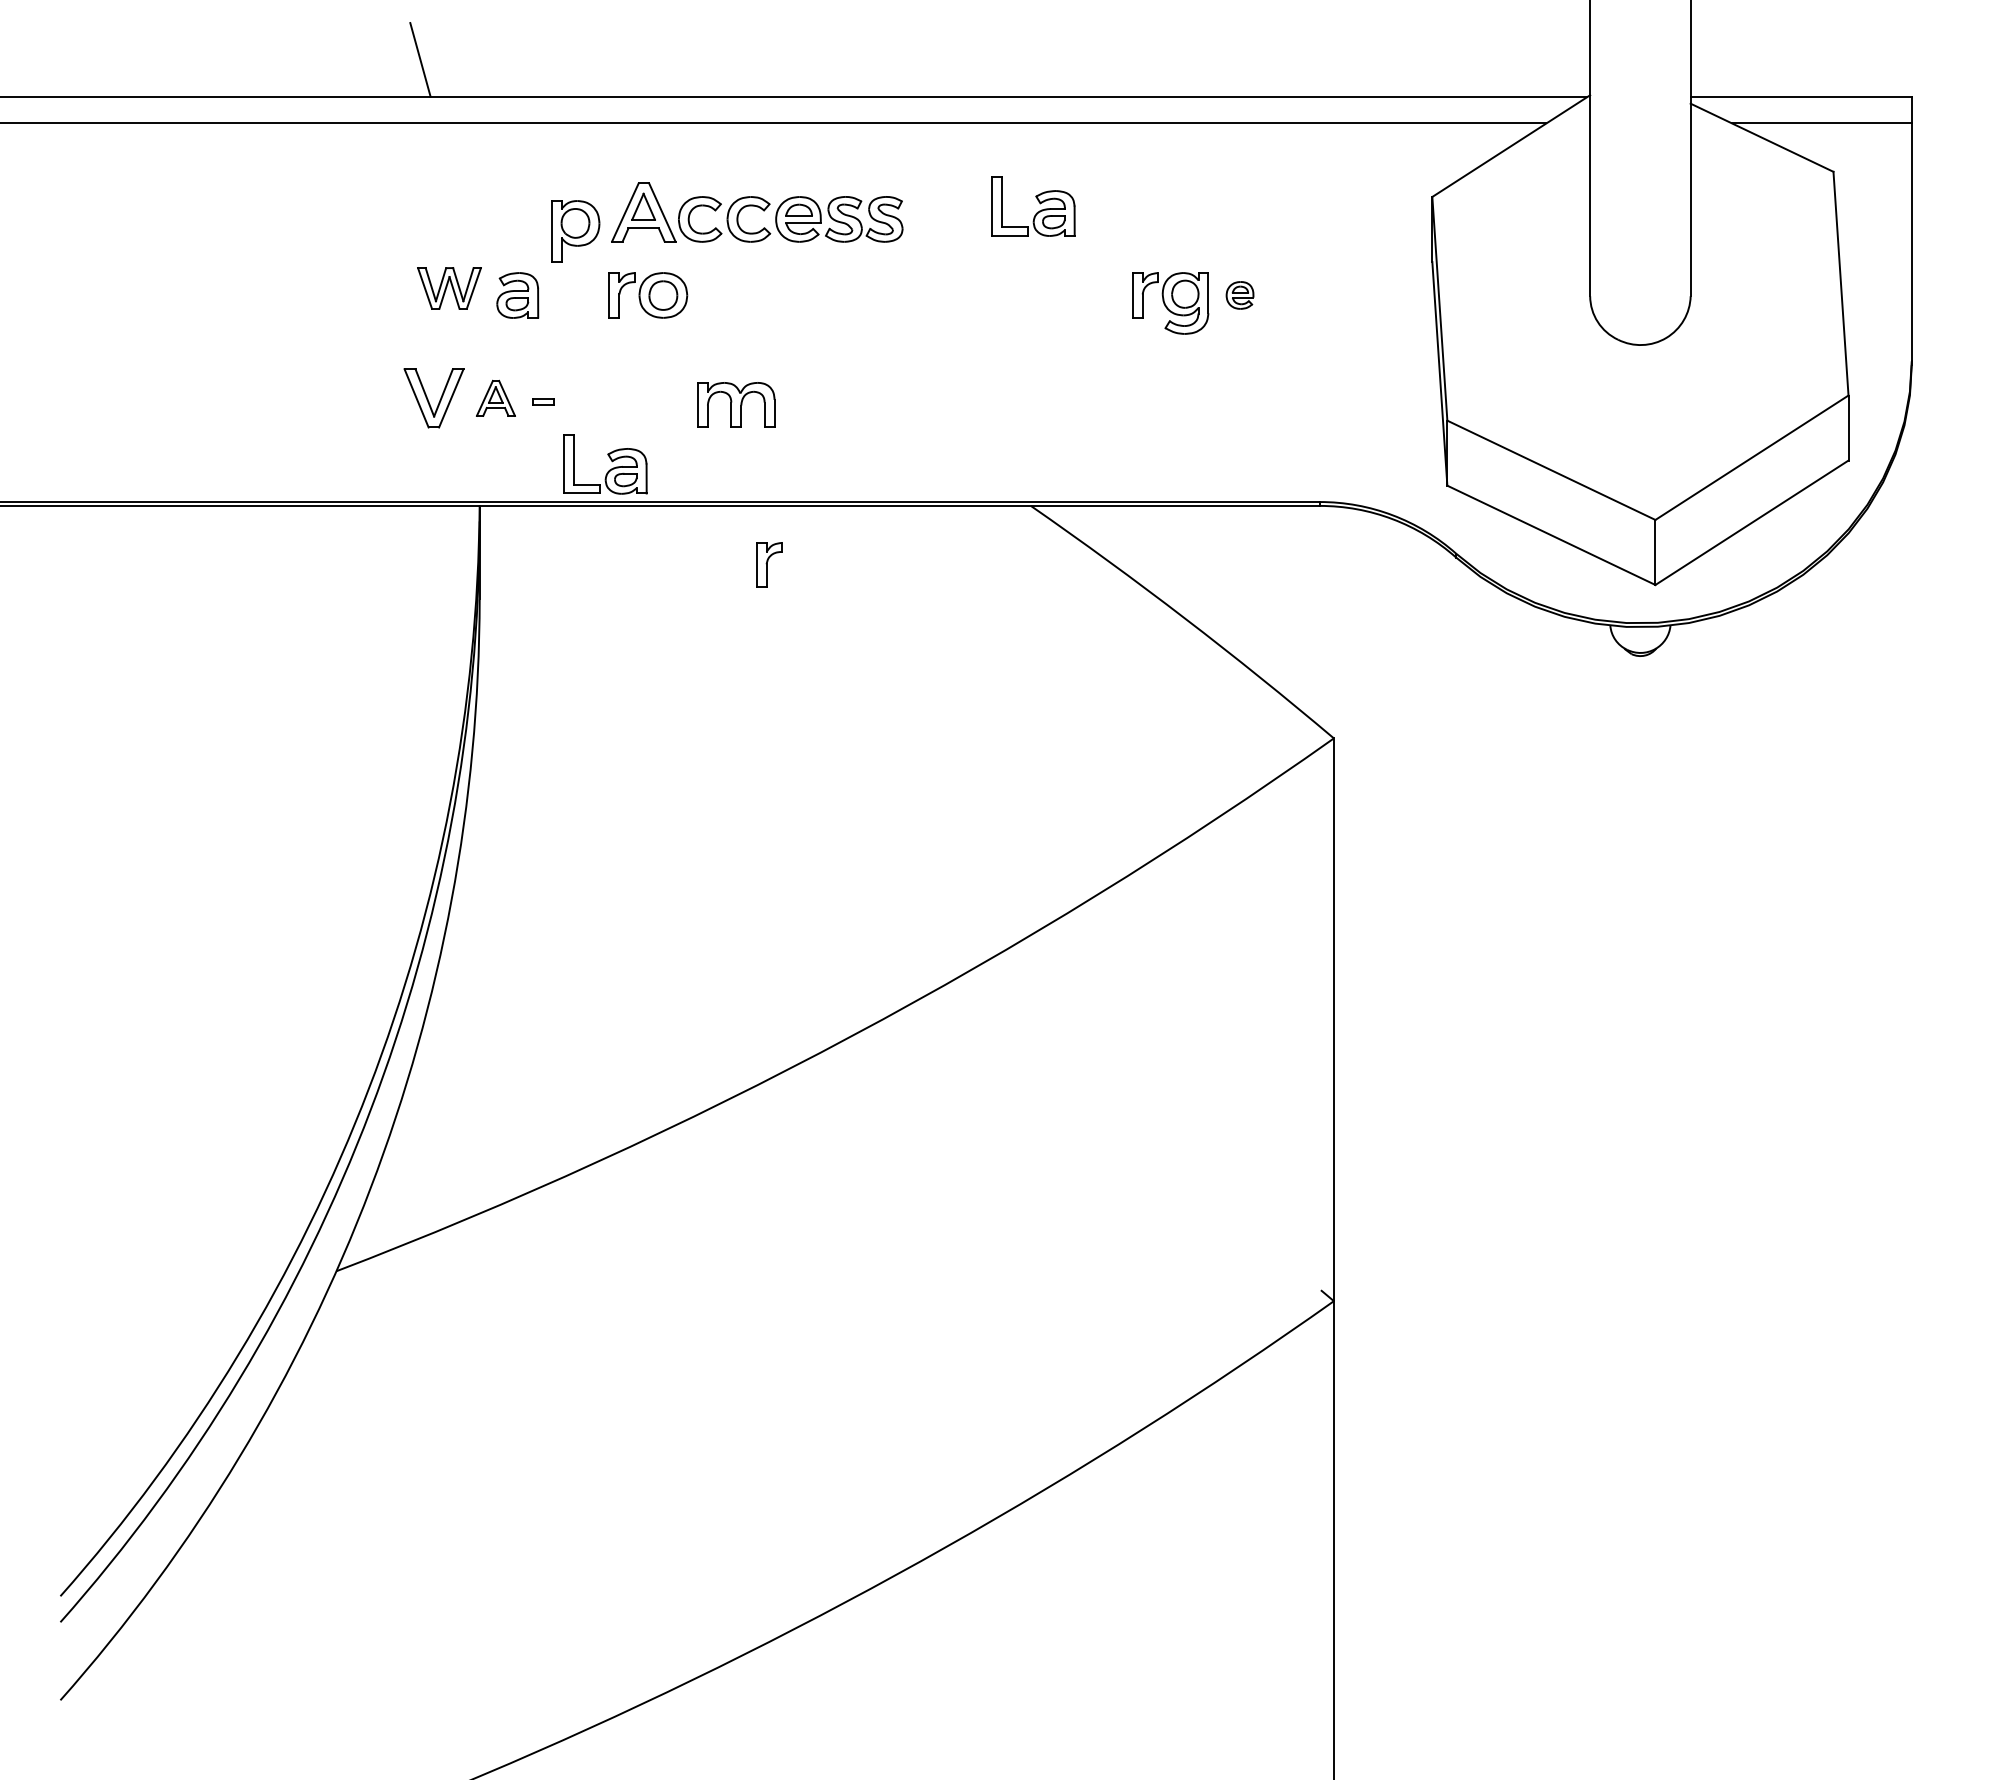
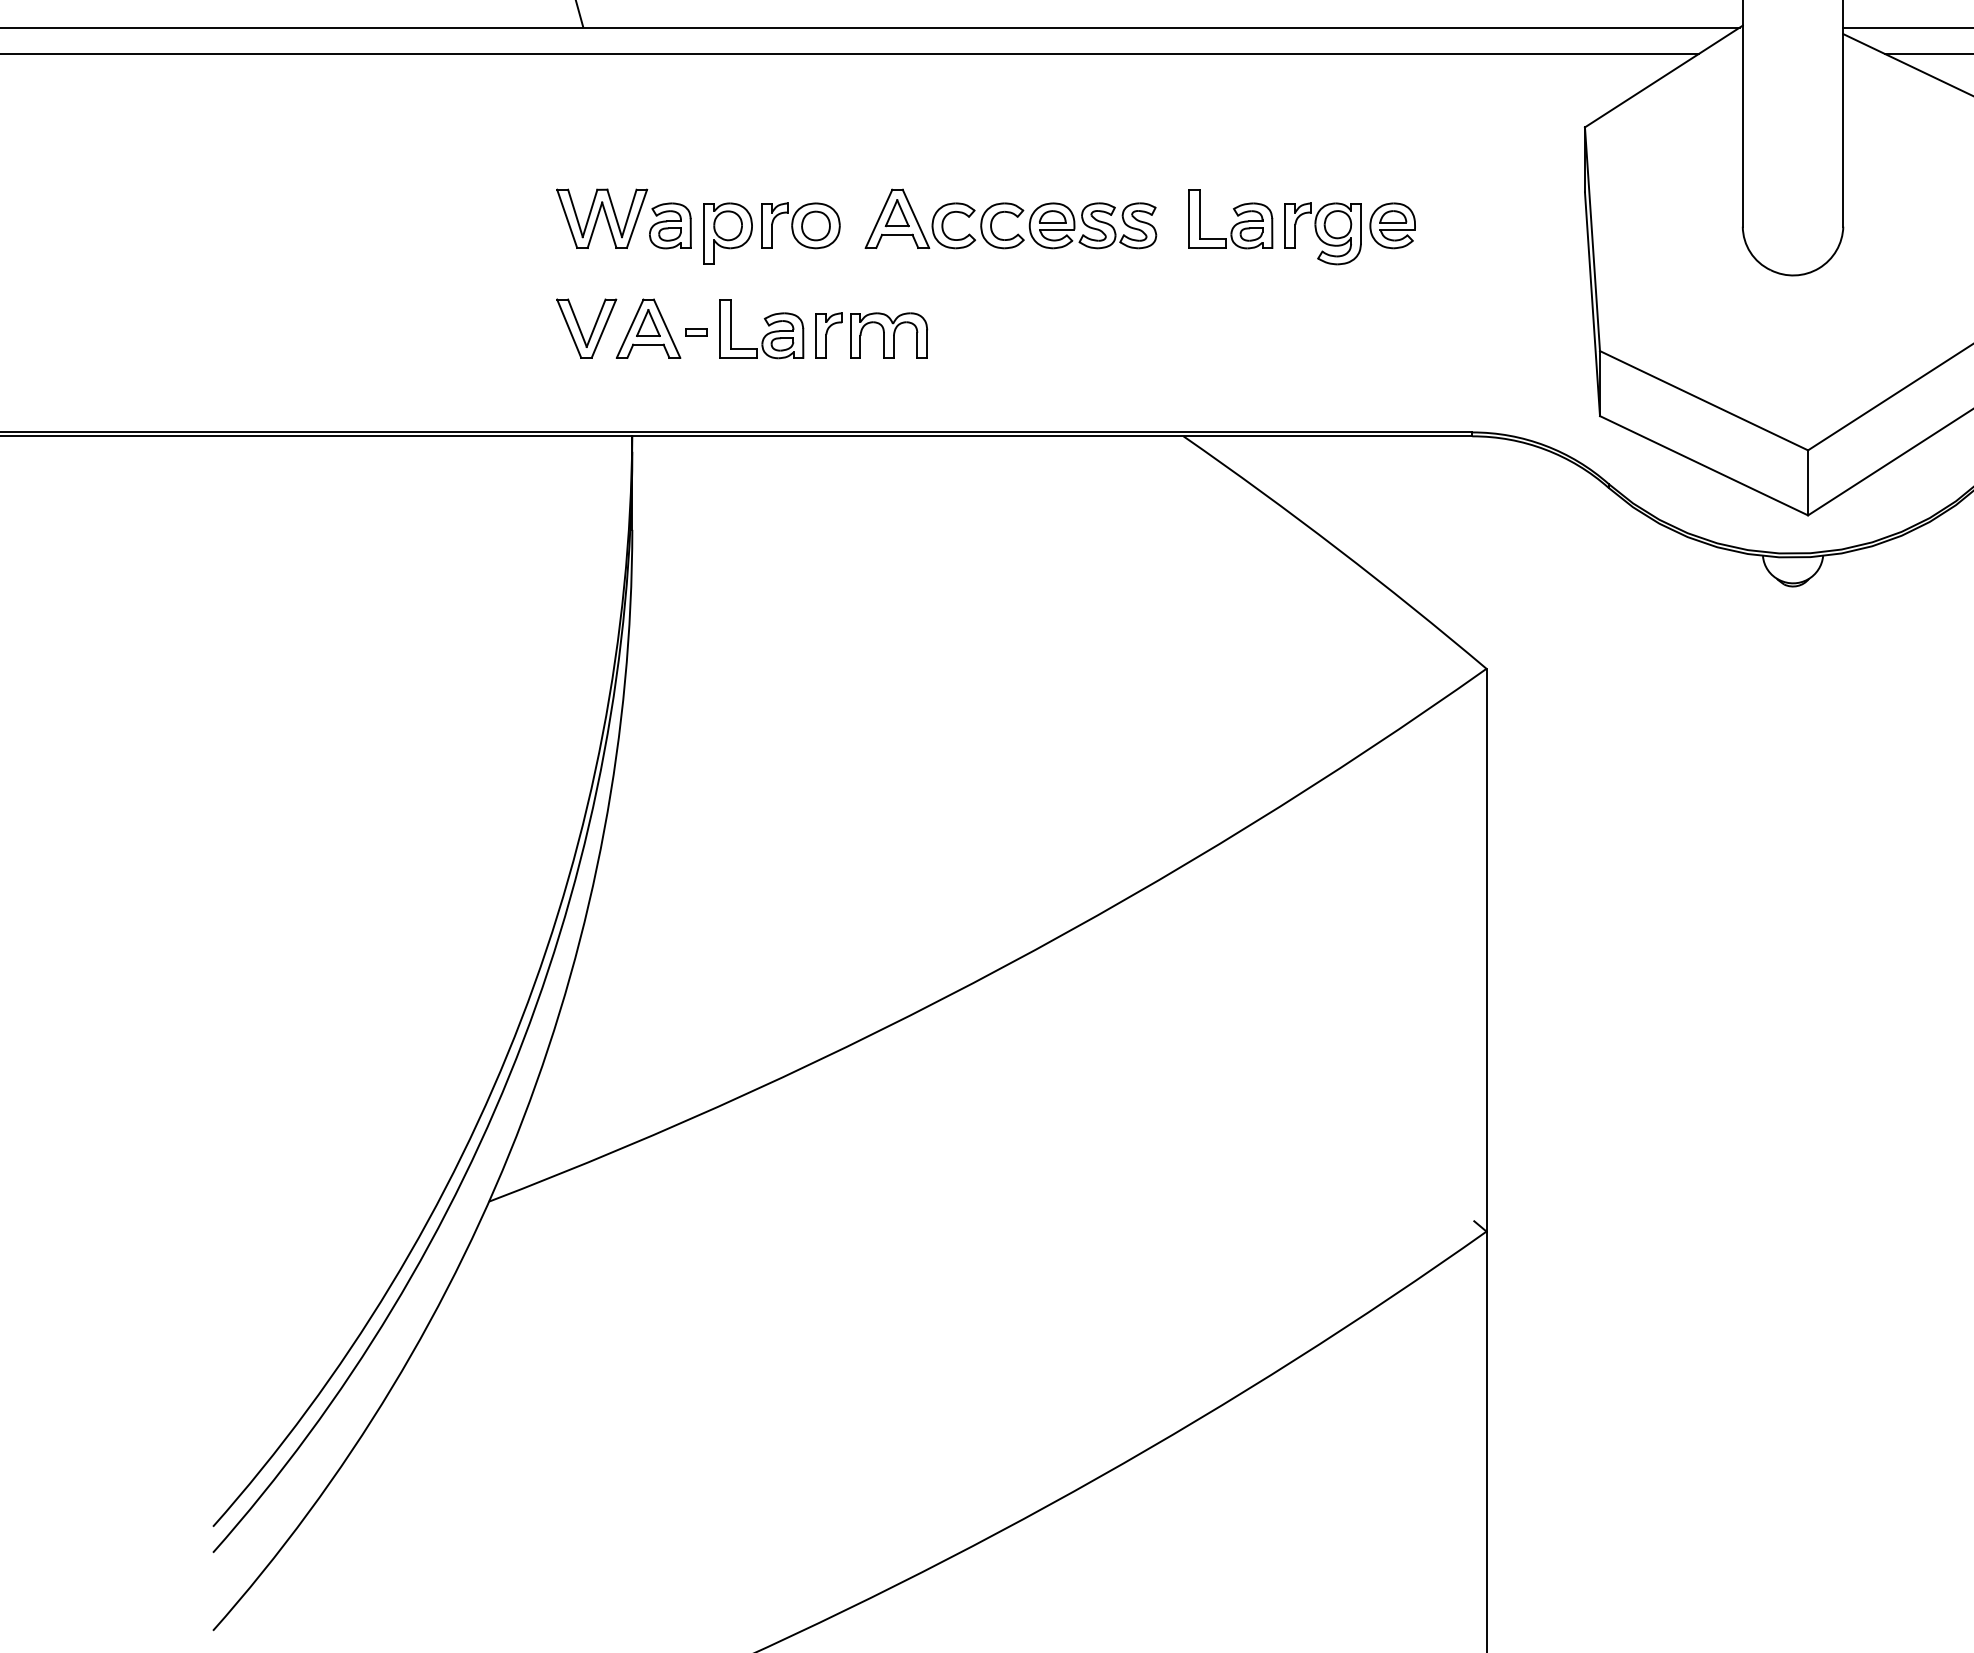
part: (1038, 202) -> (1236, 214), moved
part: (757, 212) -> (1011, 218), moved
part: (575, 231) -> (728, 233), moved
part: (449, 288) -> (602, 218), size x1.43
part: (1239, 295) -> (1392, 225), size x1.67
part: (495, 398) -> (648, 328), size x1.67
part: (610, 460) -> (767, 324), moved
part: (769, 564) -> (829, 334), moved

